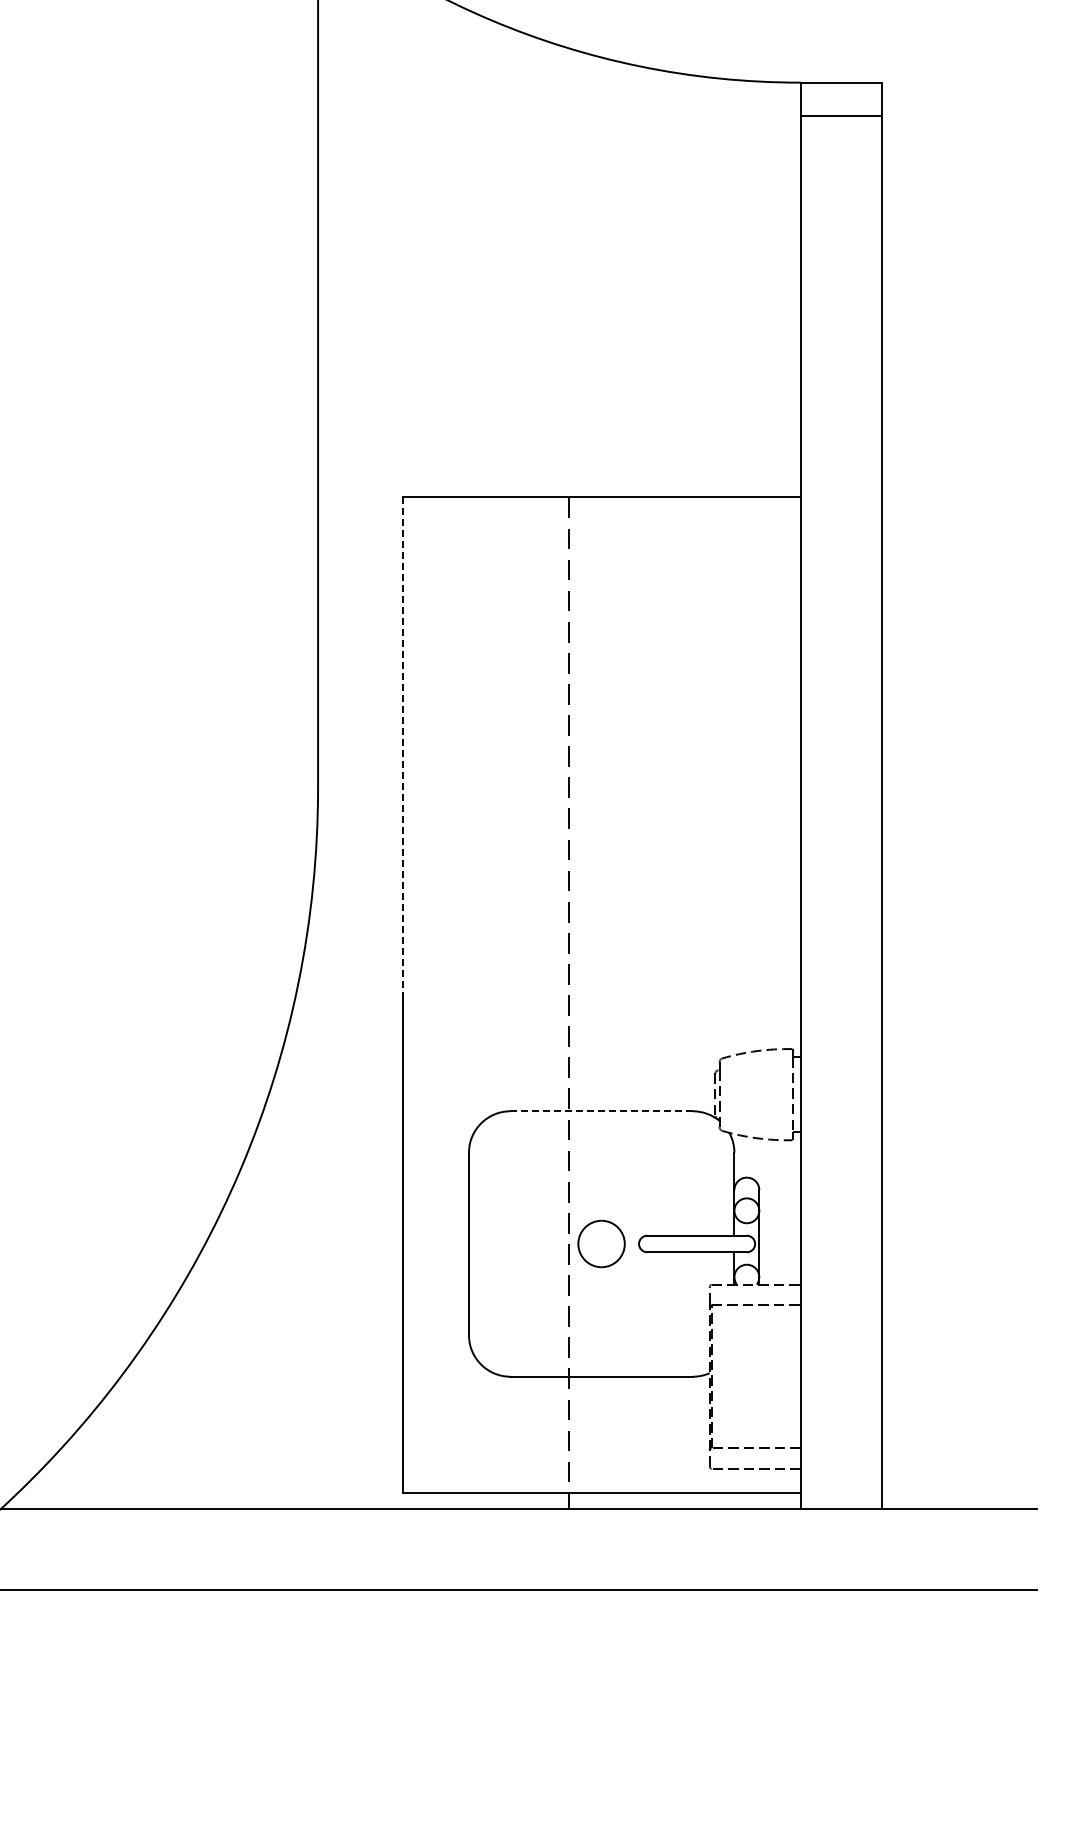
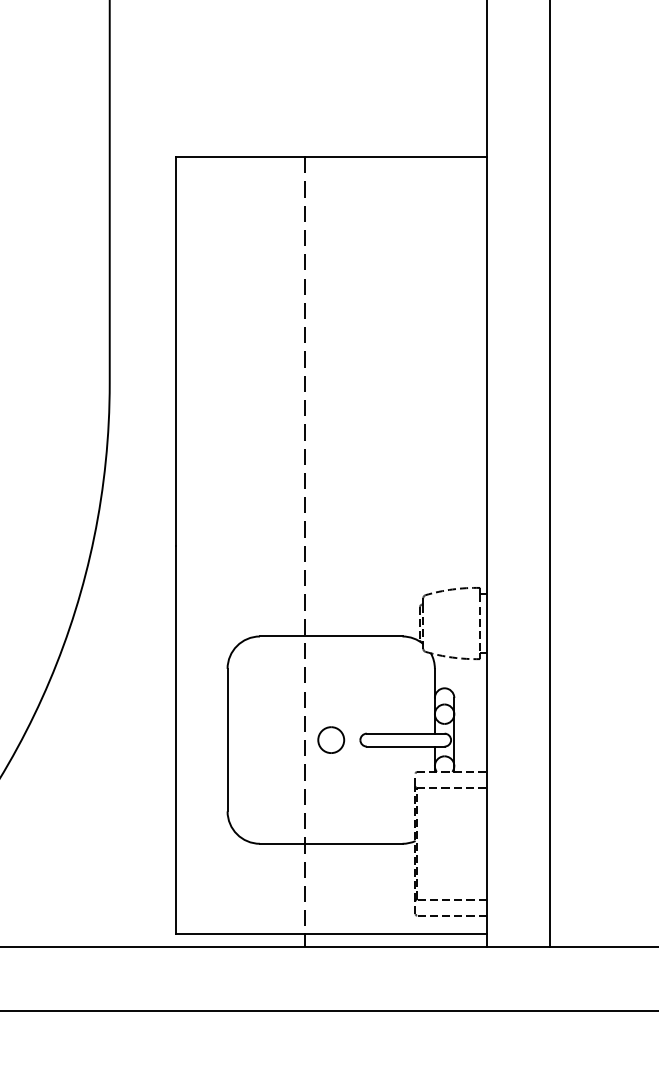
line: (402, 746) -> (175, 351), dashed -> solid
line: (602, 1111) -> (331, 636), dashed -> solid
part: (601, 1243) -> (331, 739), size x0.71

